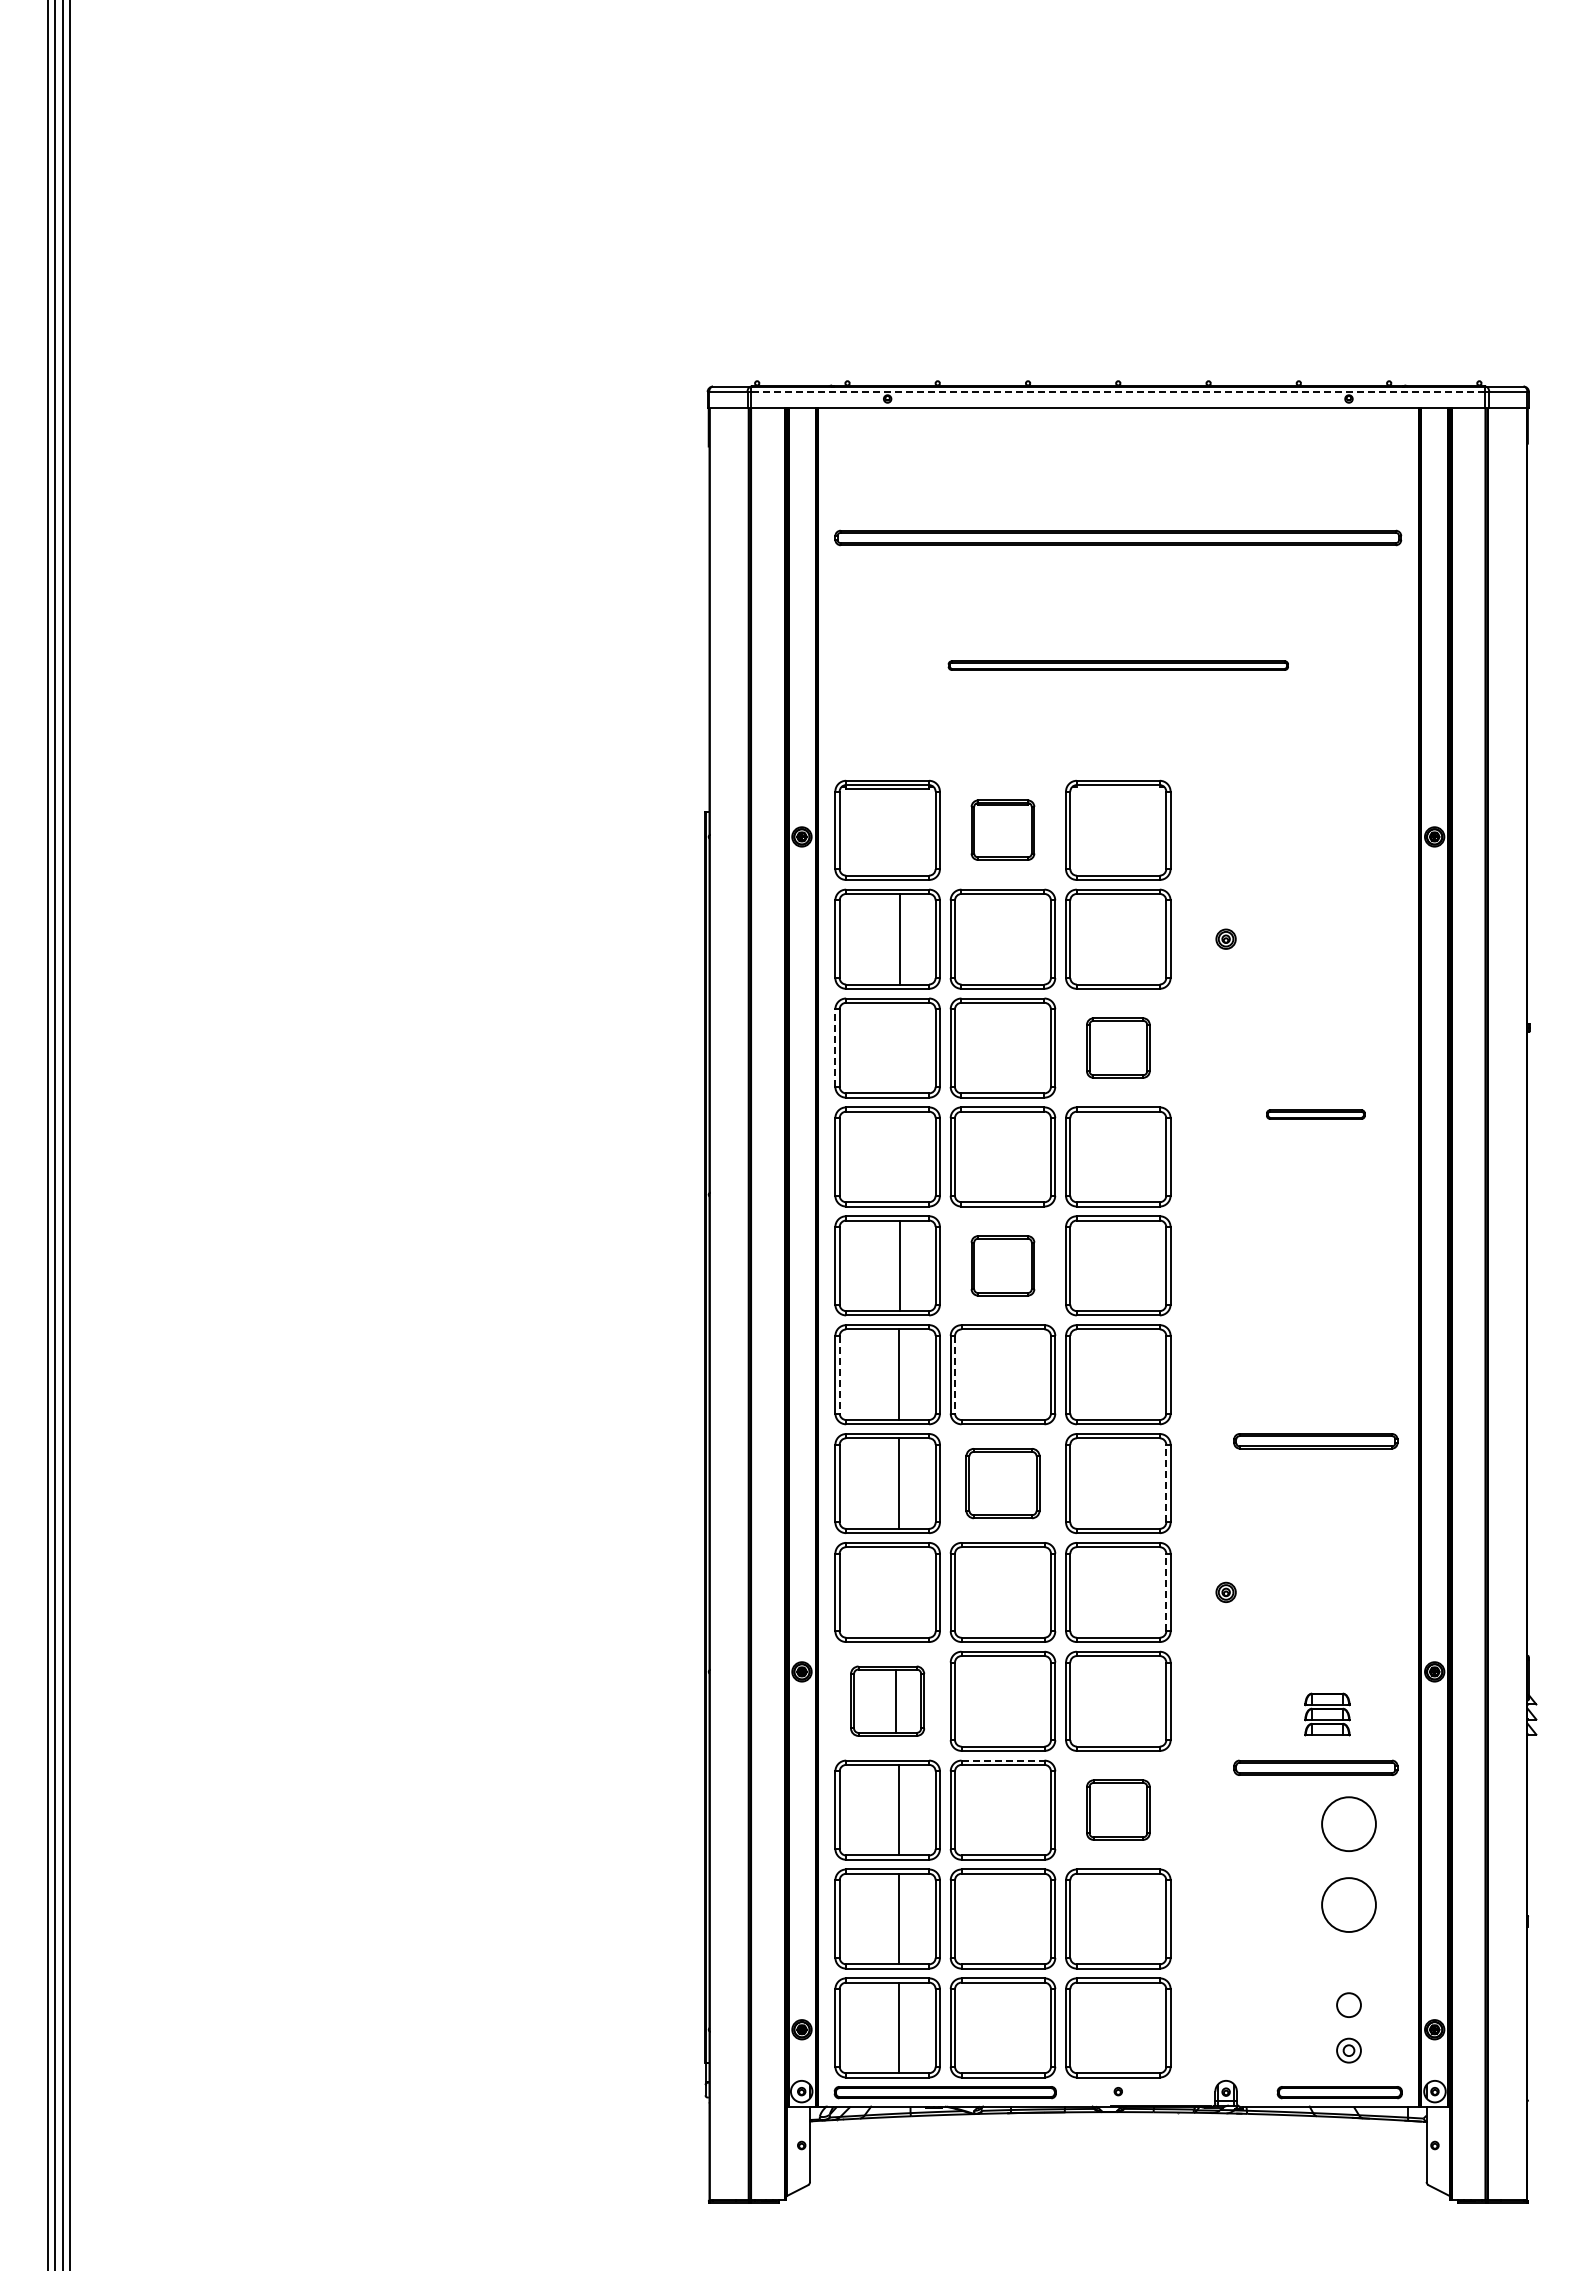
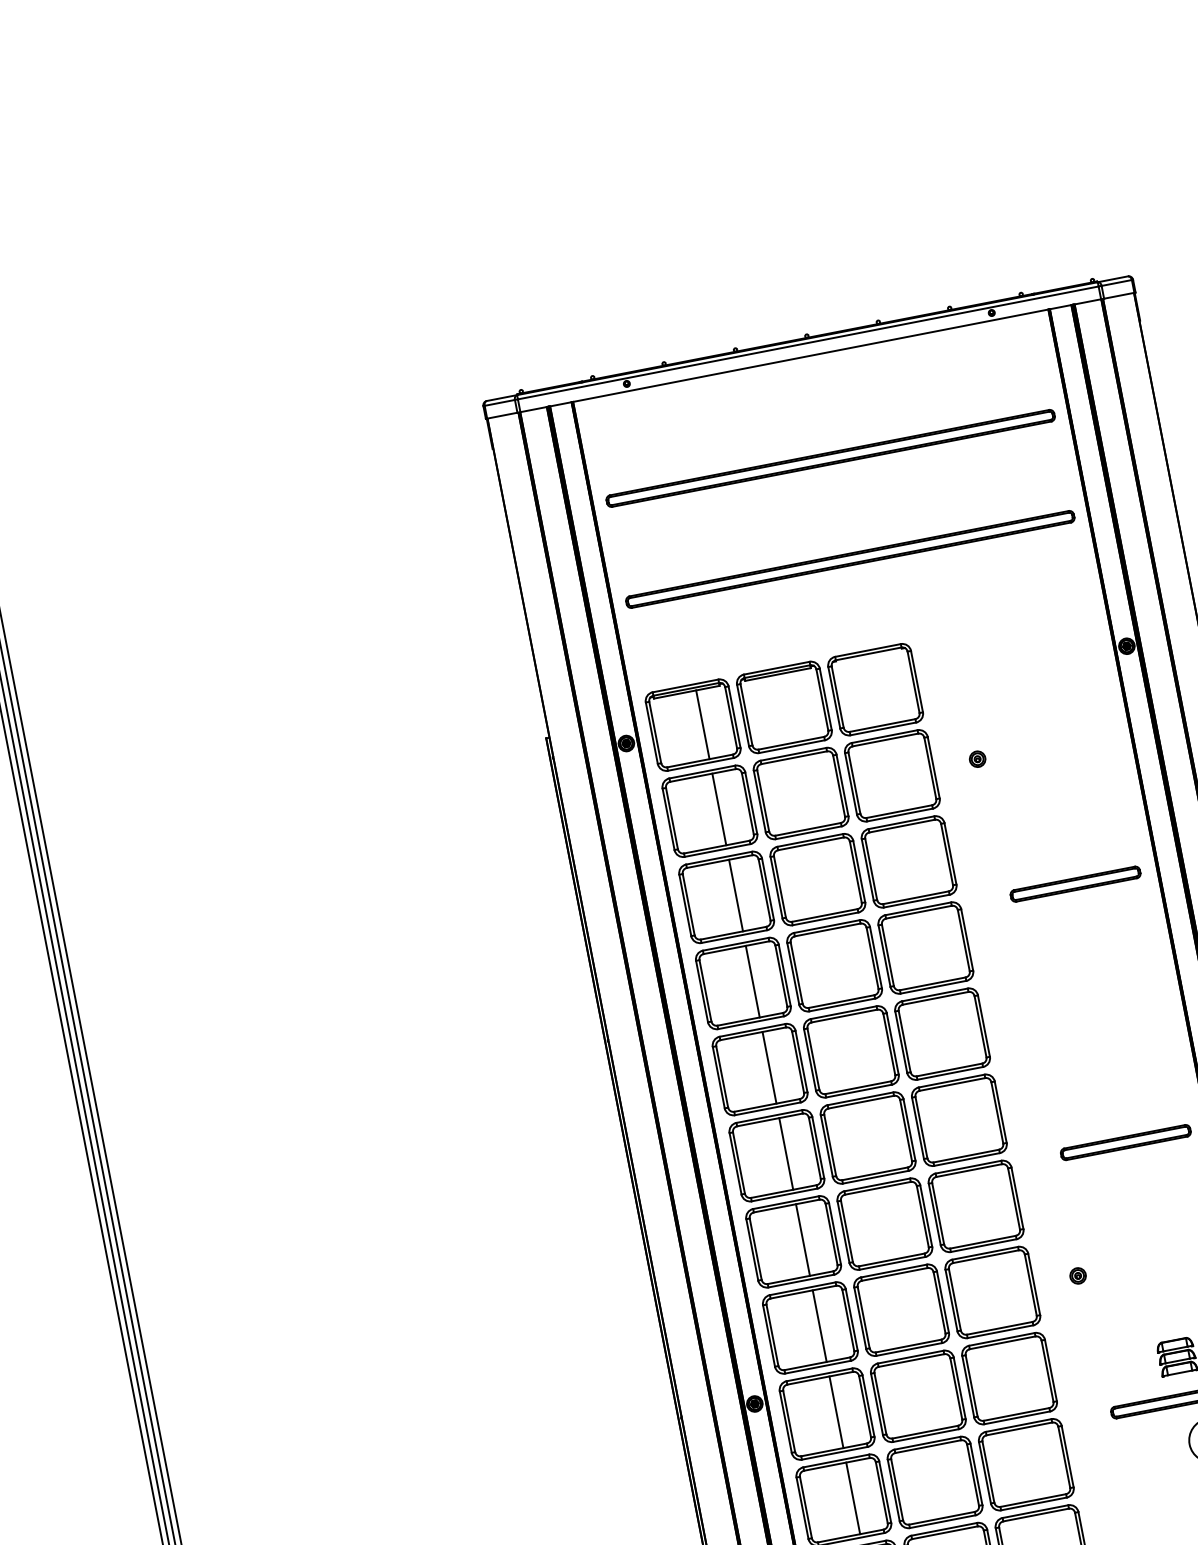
line: (1117, 392) -> (807, 343), dashed -> solid
part: (1118, 665) -> (850, 559), size x1.67
part: (1002, 829) -> (783, 706), size x1.67
line: (899, 831) -> (702, 724), added
line: (899, 1047) -> (735, 895), added
part: (1118, 1047) -> (909, 861), size x1.67
line: (835, 1048) -> (685, 905), dashed -> solid
part: (1315, 1114) -> (1075, 884), size x1.67
line: (899, 1156) -> (752, 981), added
part: (1002, 1265) -> (850, 1051), size x1.67
line: (839, 1374) -> (738, 1162), dashed -> solid
line: (955, 1374) -> (830, 1145), dashed -> solid
part: (1002, 1483) -> (884, 1224), size x1.43
line: (1166, 1483) -> (1014, 1198), dashed -> solid
line: (899, 1592) -> (819, 1326), added
line: (1166, 1592) -> (1030, 1285), dashed -> solid
part: (887, 1700) -> (826, 1413), size x1.43
line: (1003, 1760) -> (927, 1443), dashed -> solid
part: (1118, 1809) -> (1026, 1464), size x1.67

